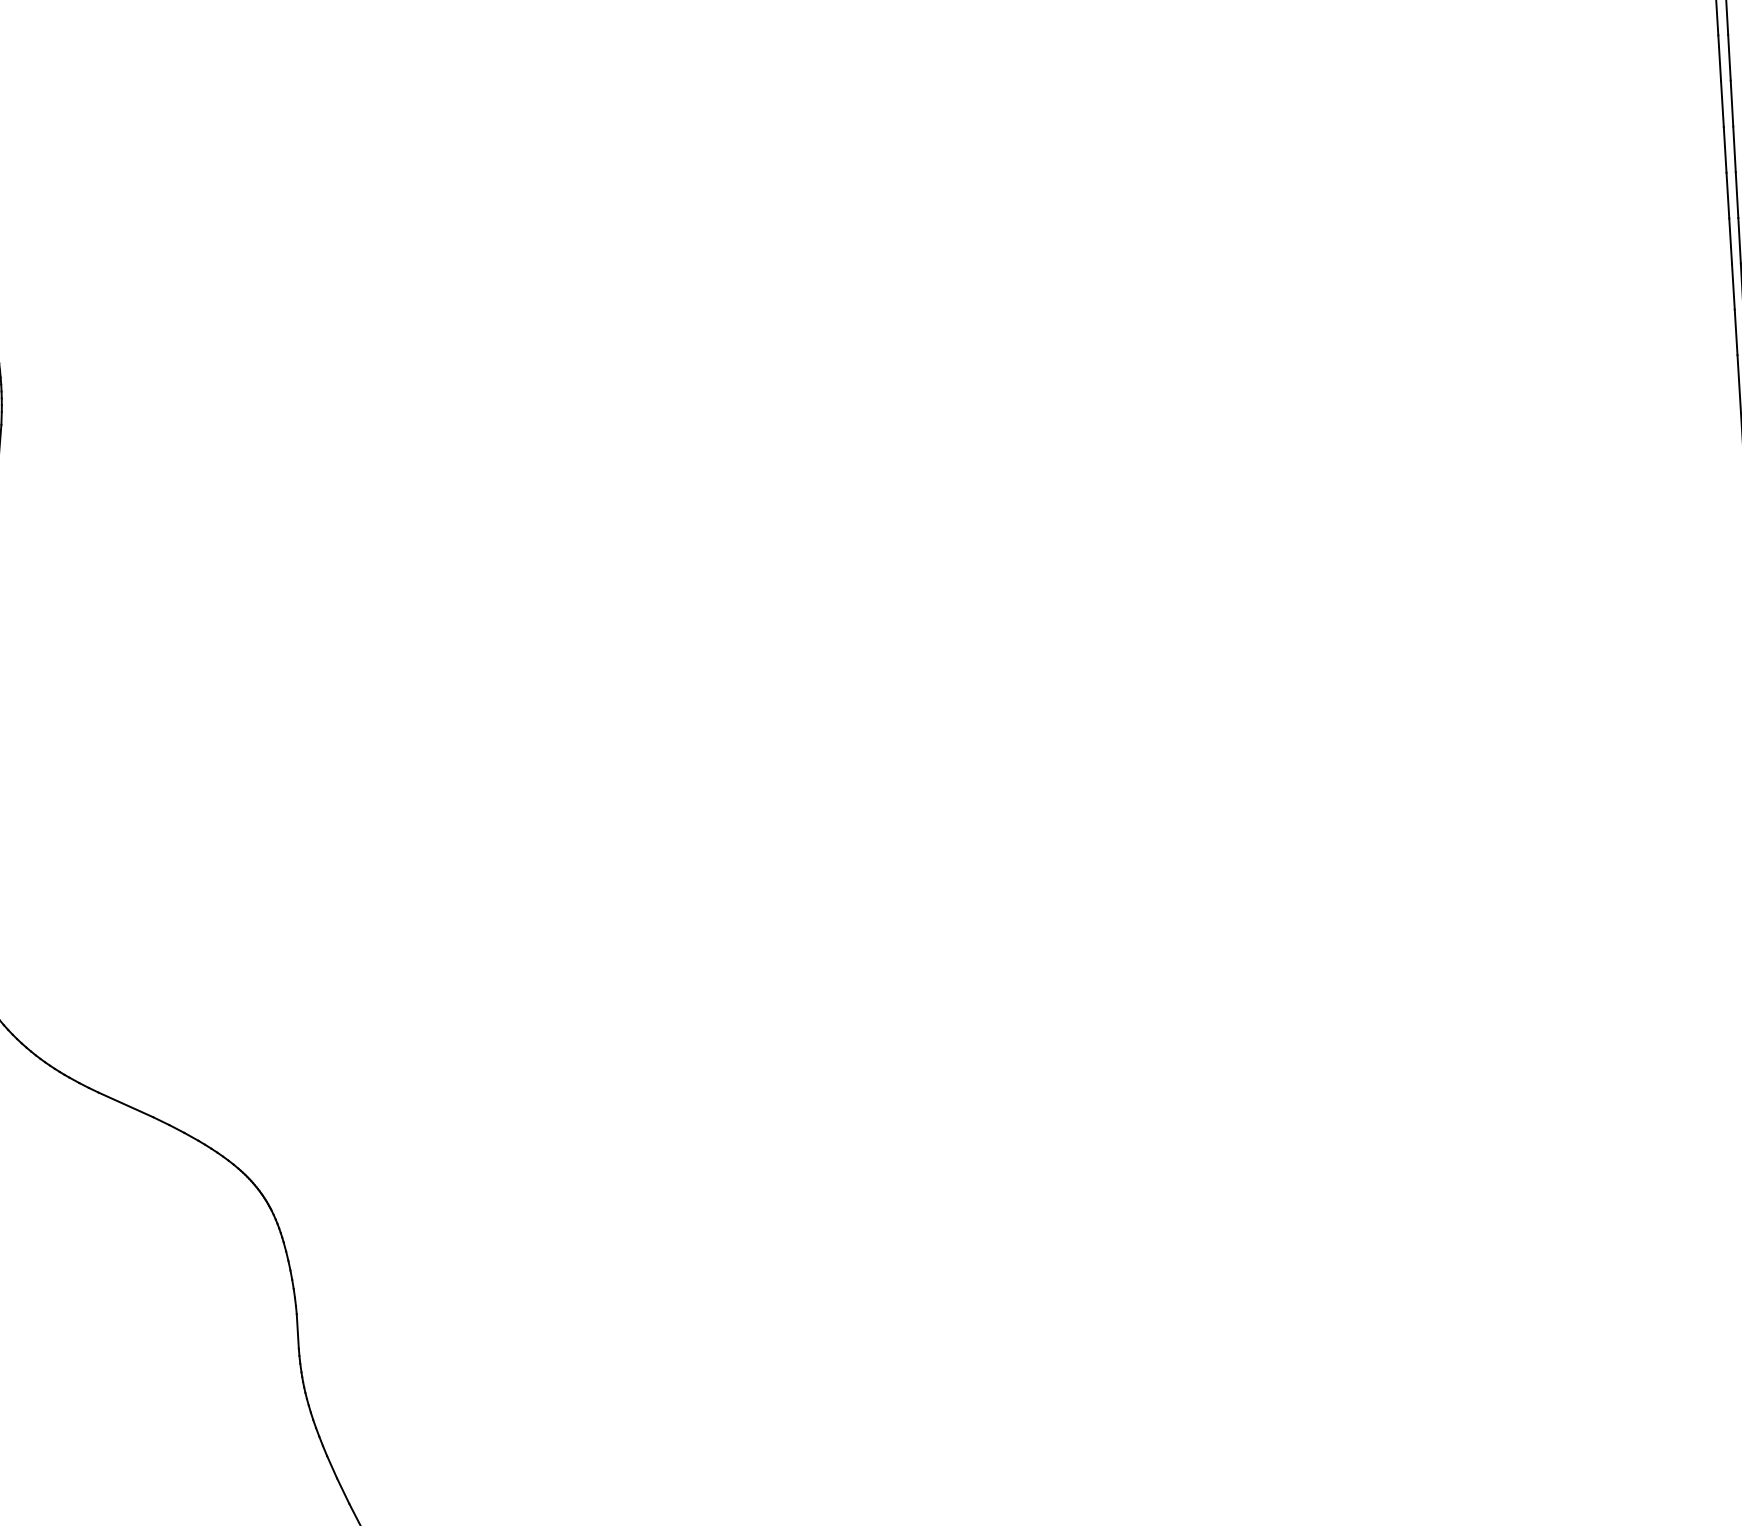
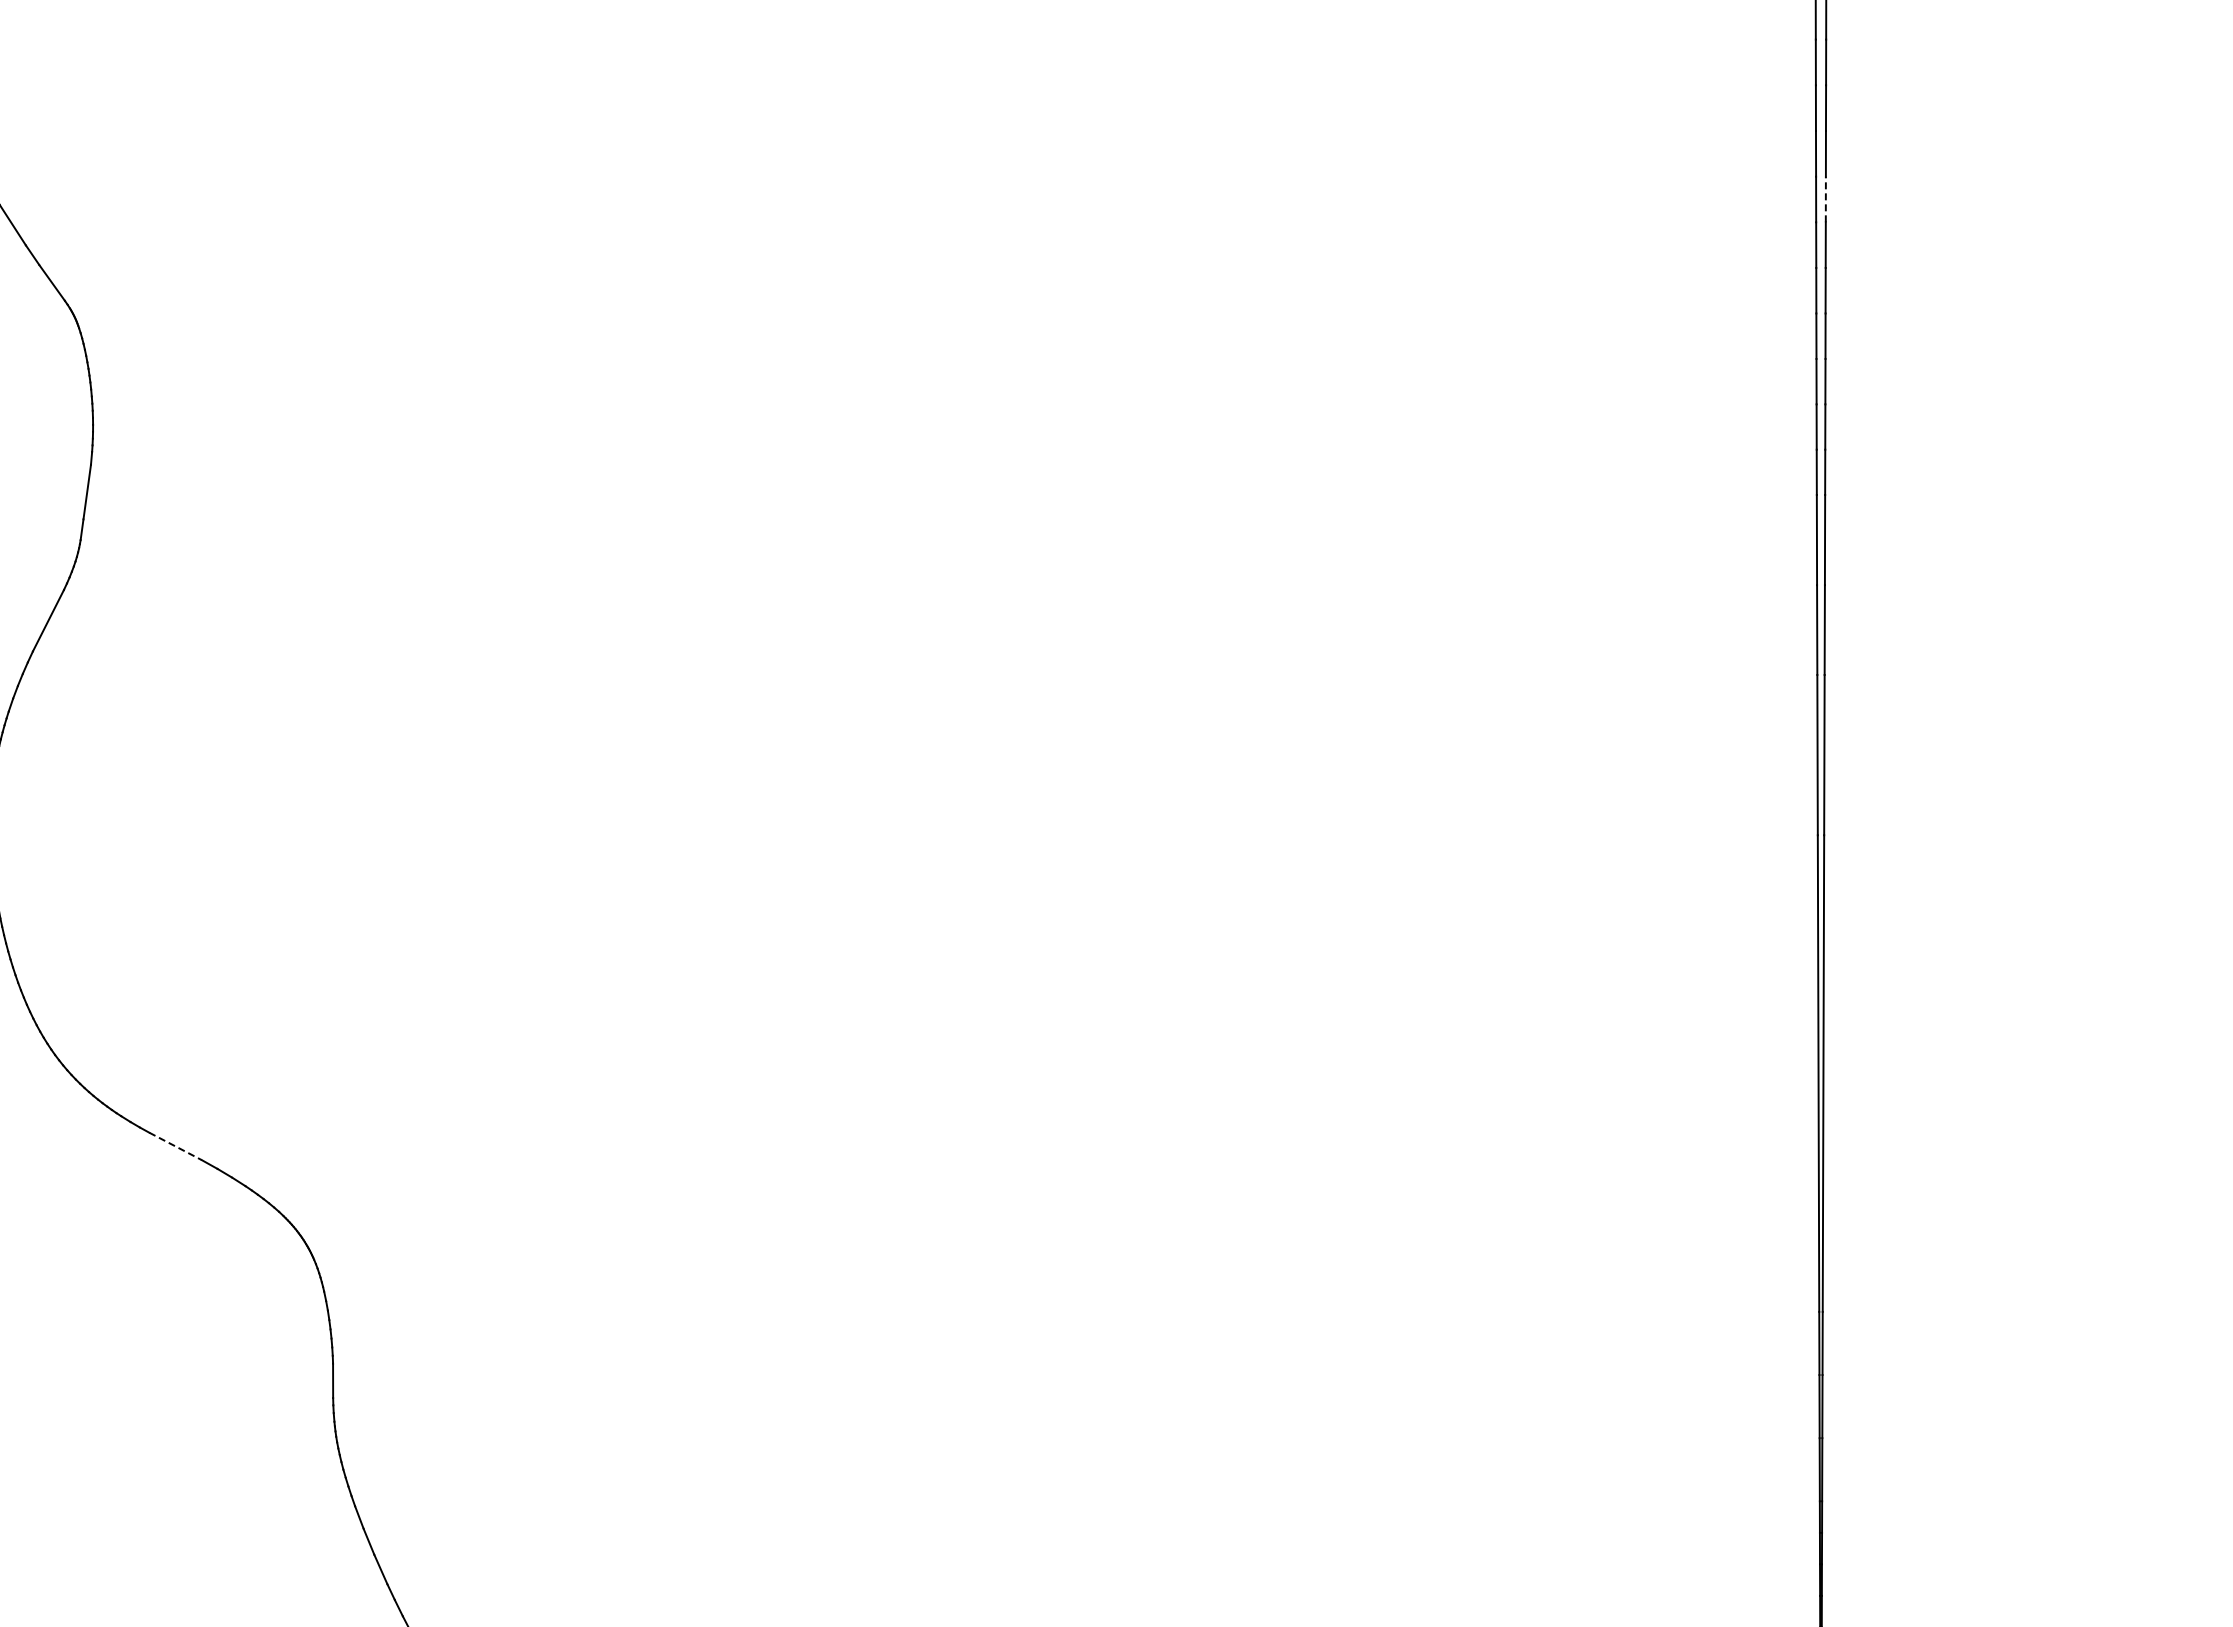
line: (1729, 57) -> (1825, 199), solid -> dashed
line: (125, 1104) -> (175, 1146), solid -> dashed

